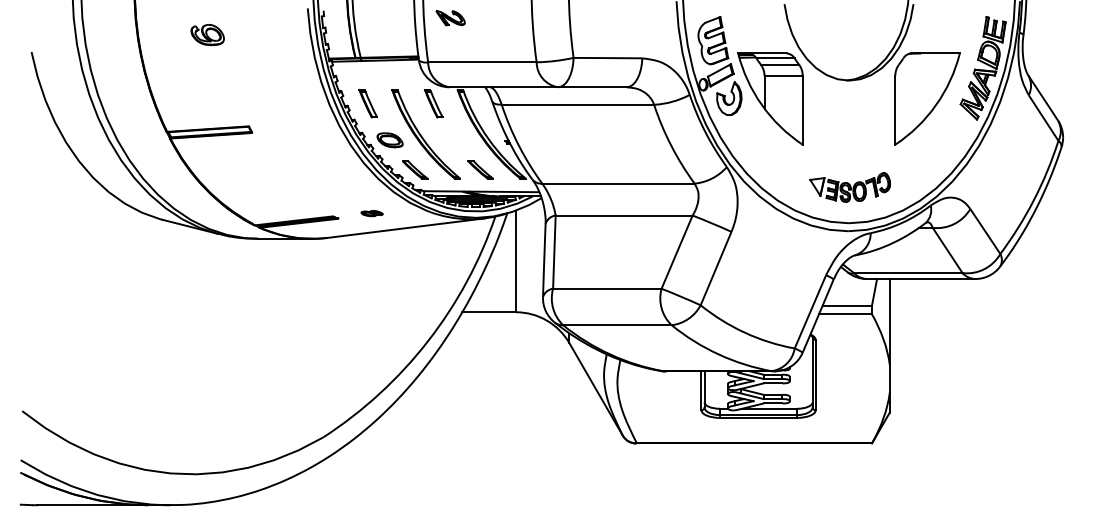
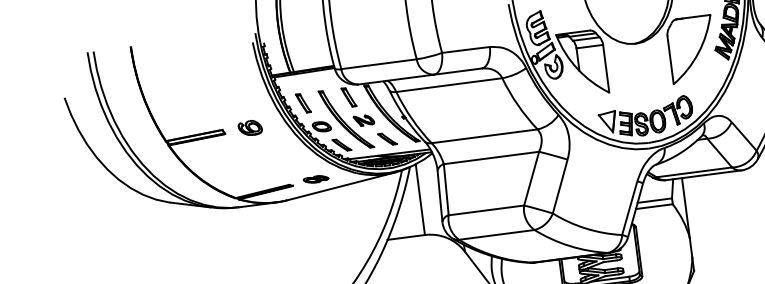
part: (450, 18) -> (363, 120), moved
part: (207, 35) -> (250, 128), moved
part: (849, 187) -> (645, 118), size x1.67
part: (371, 213) -> (315, 179), size x1.67

